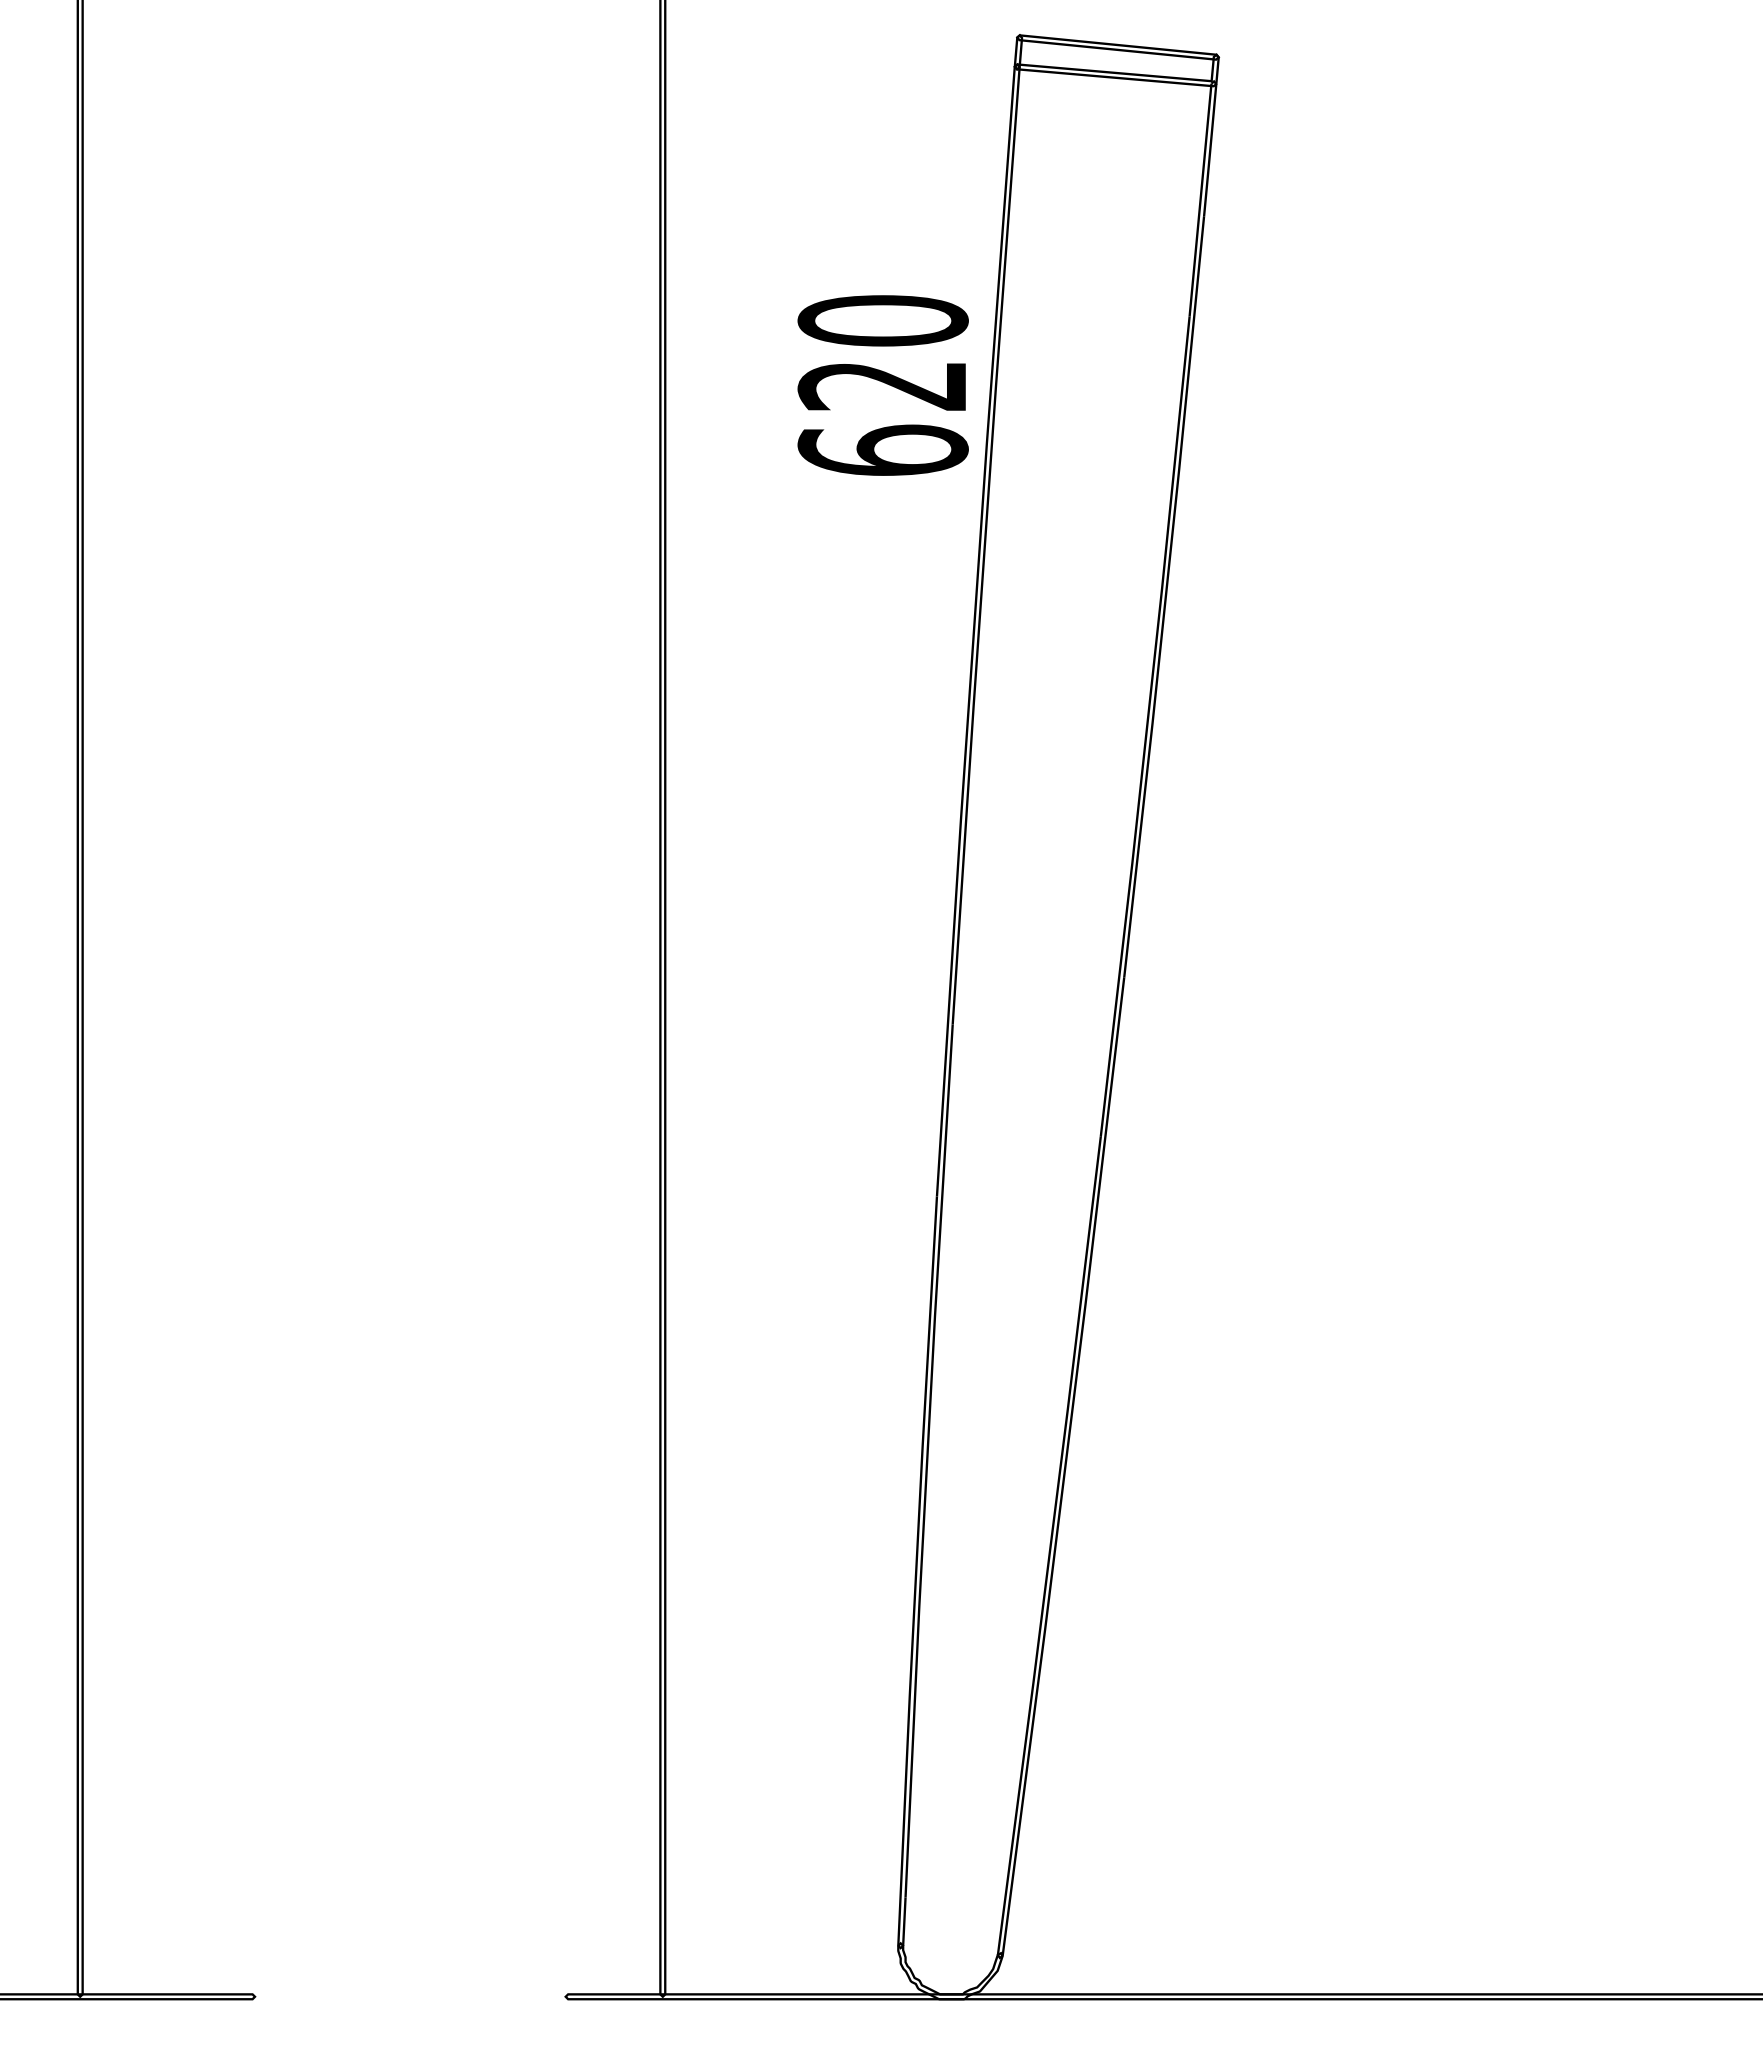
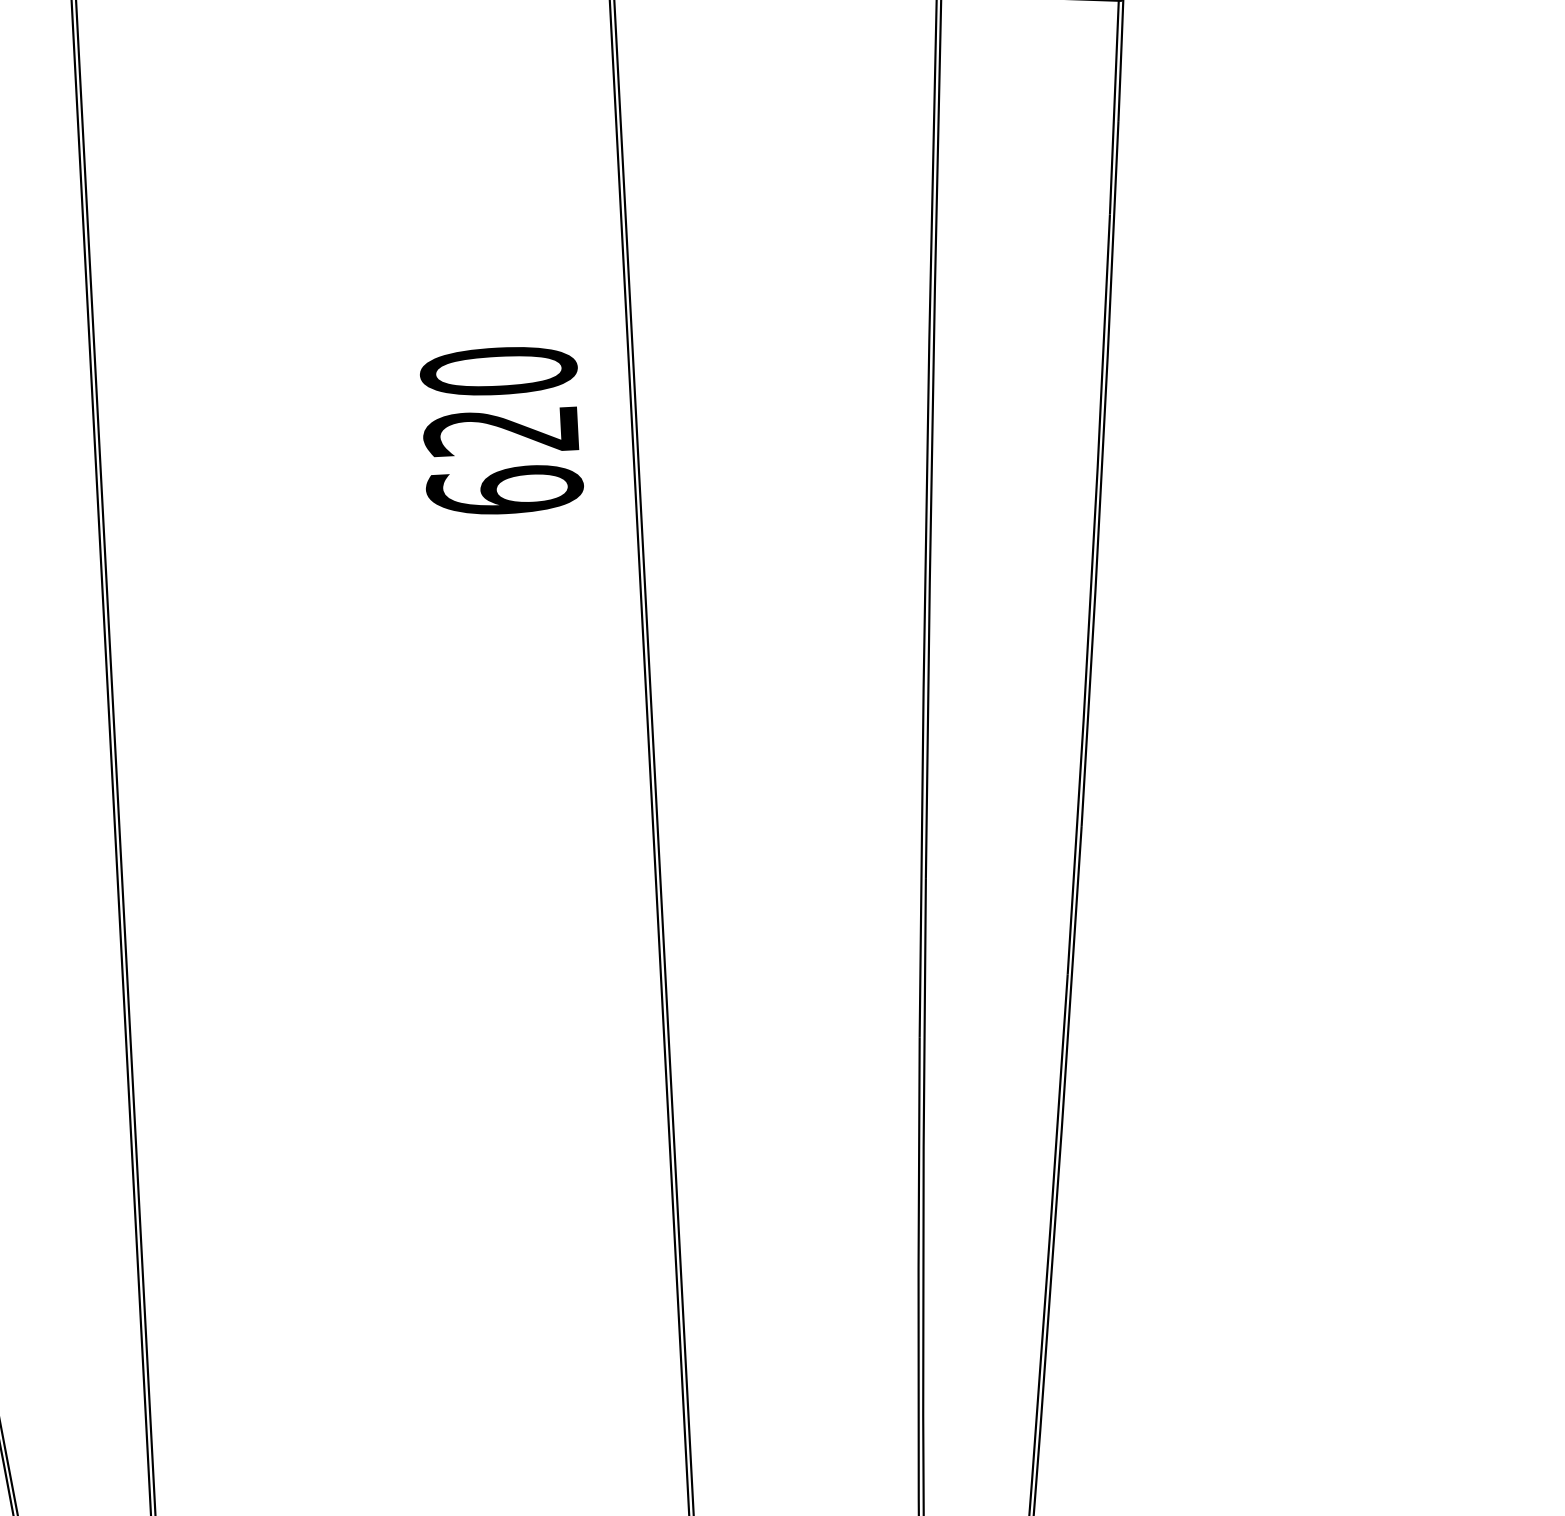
text: (882, 385) -> (501, 430), moved

